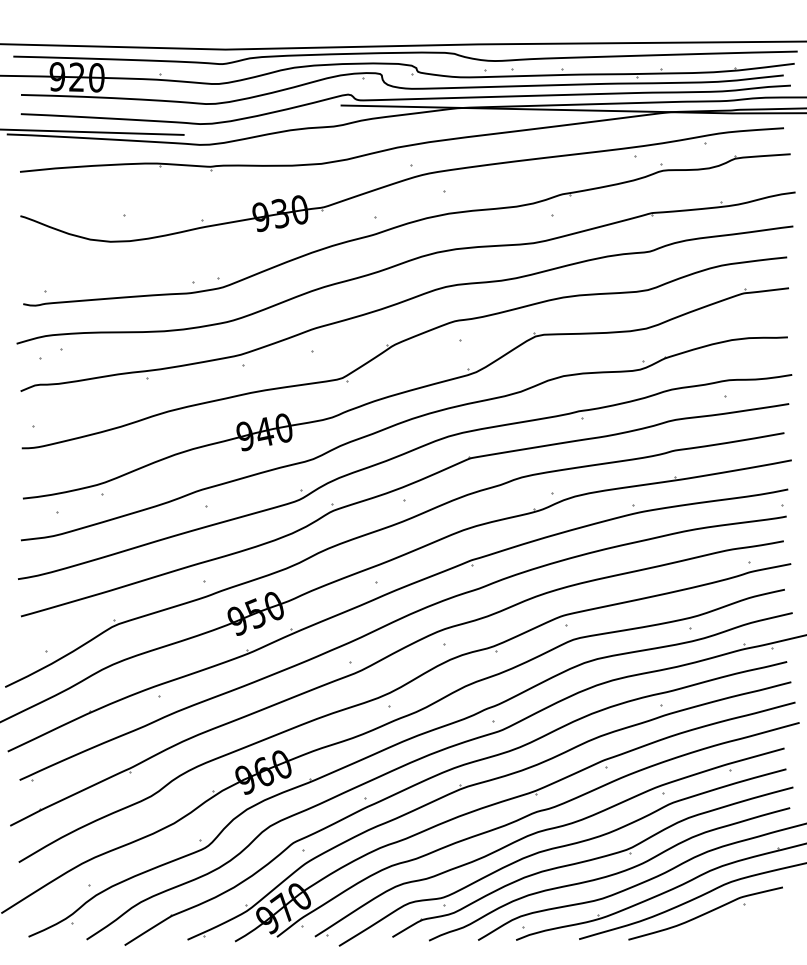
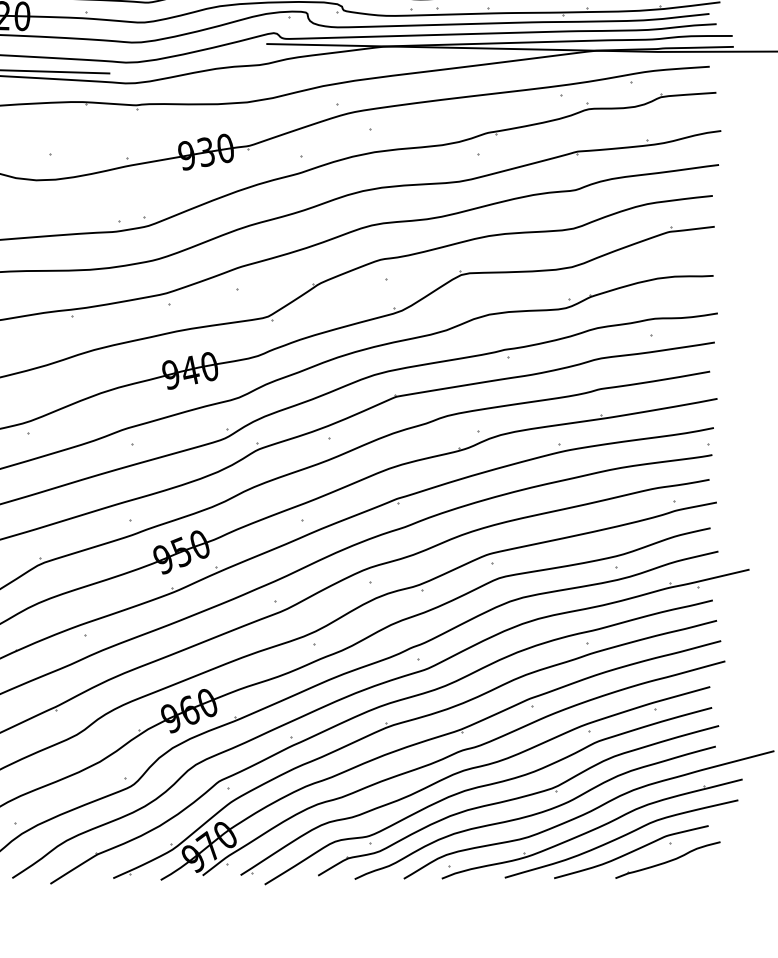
part: (741, 921) -> (667, 860), added

